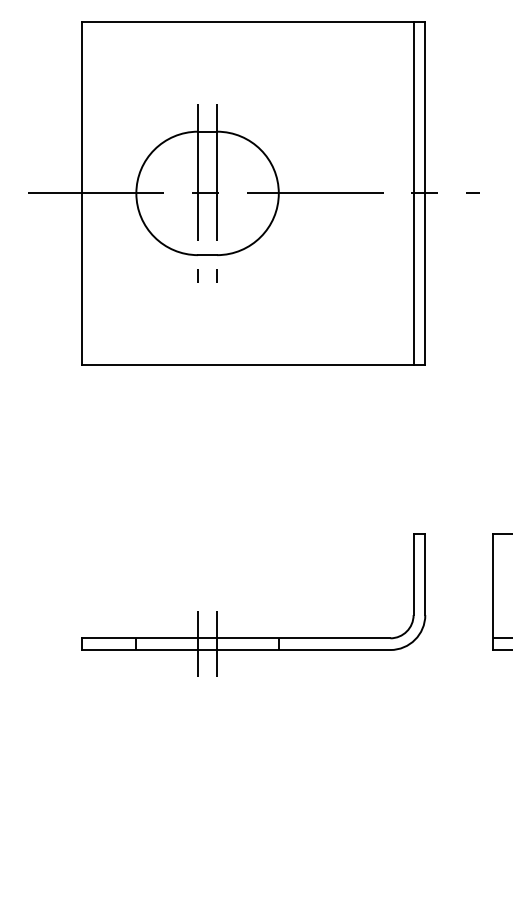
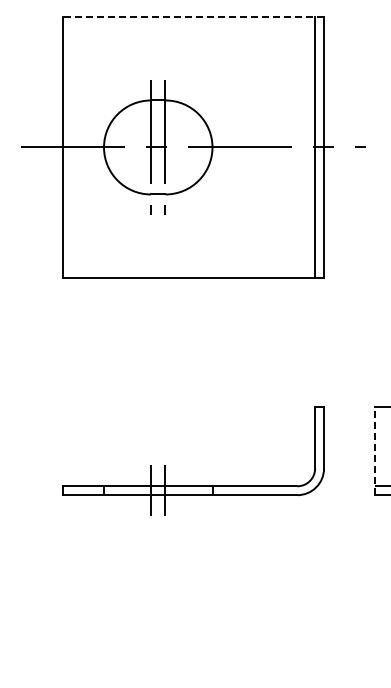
line: (253, 21) -> (193, 16), solid -> dashed
line: (492, 591) -> (375, 450), solid -> dashed

